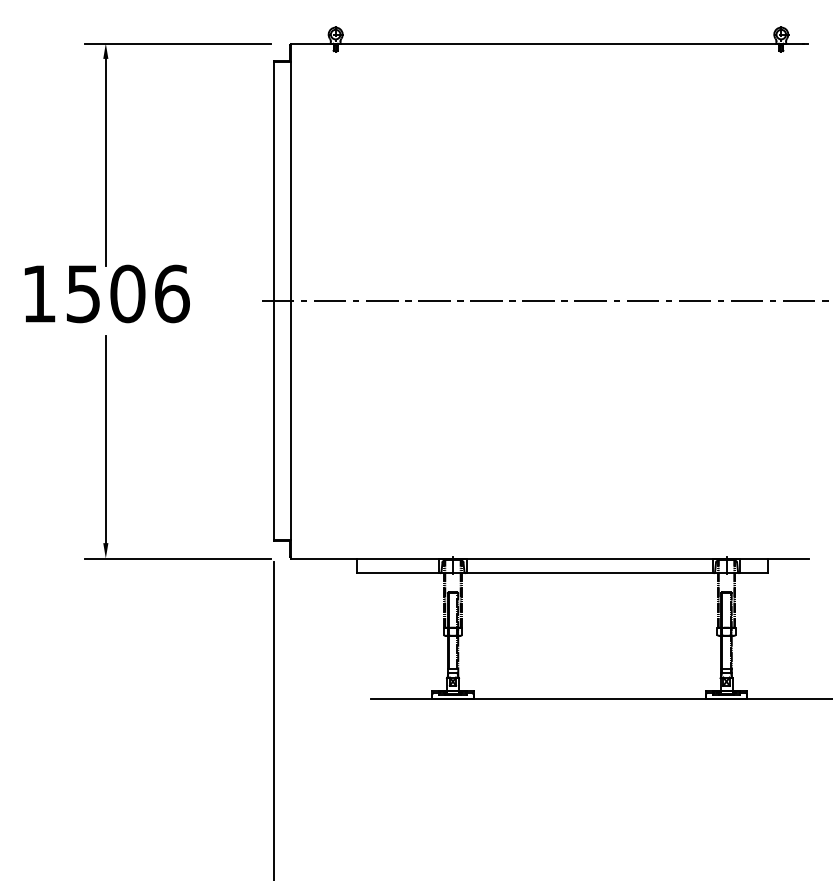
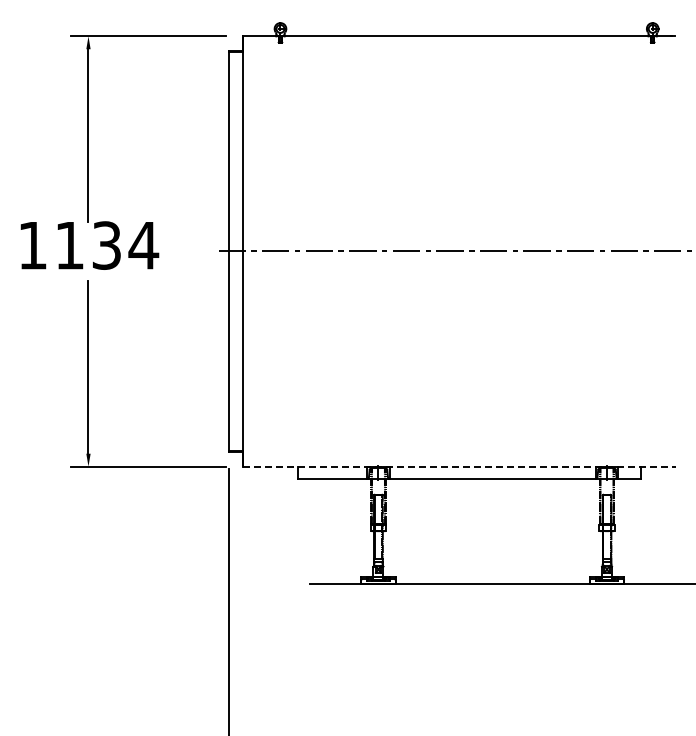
text: (128, 293) -> (107, 245), 1506 -> 1134
line: (549, 558) -> (459, 466), solid -> dashed

